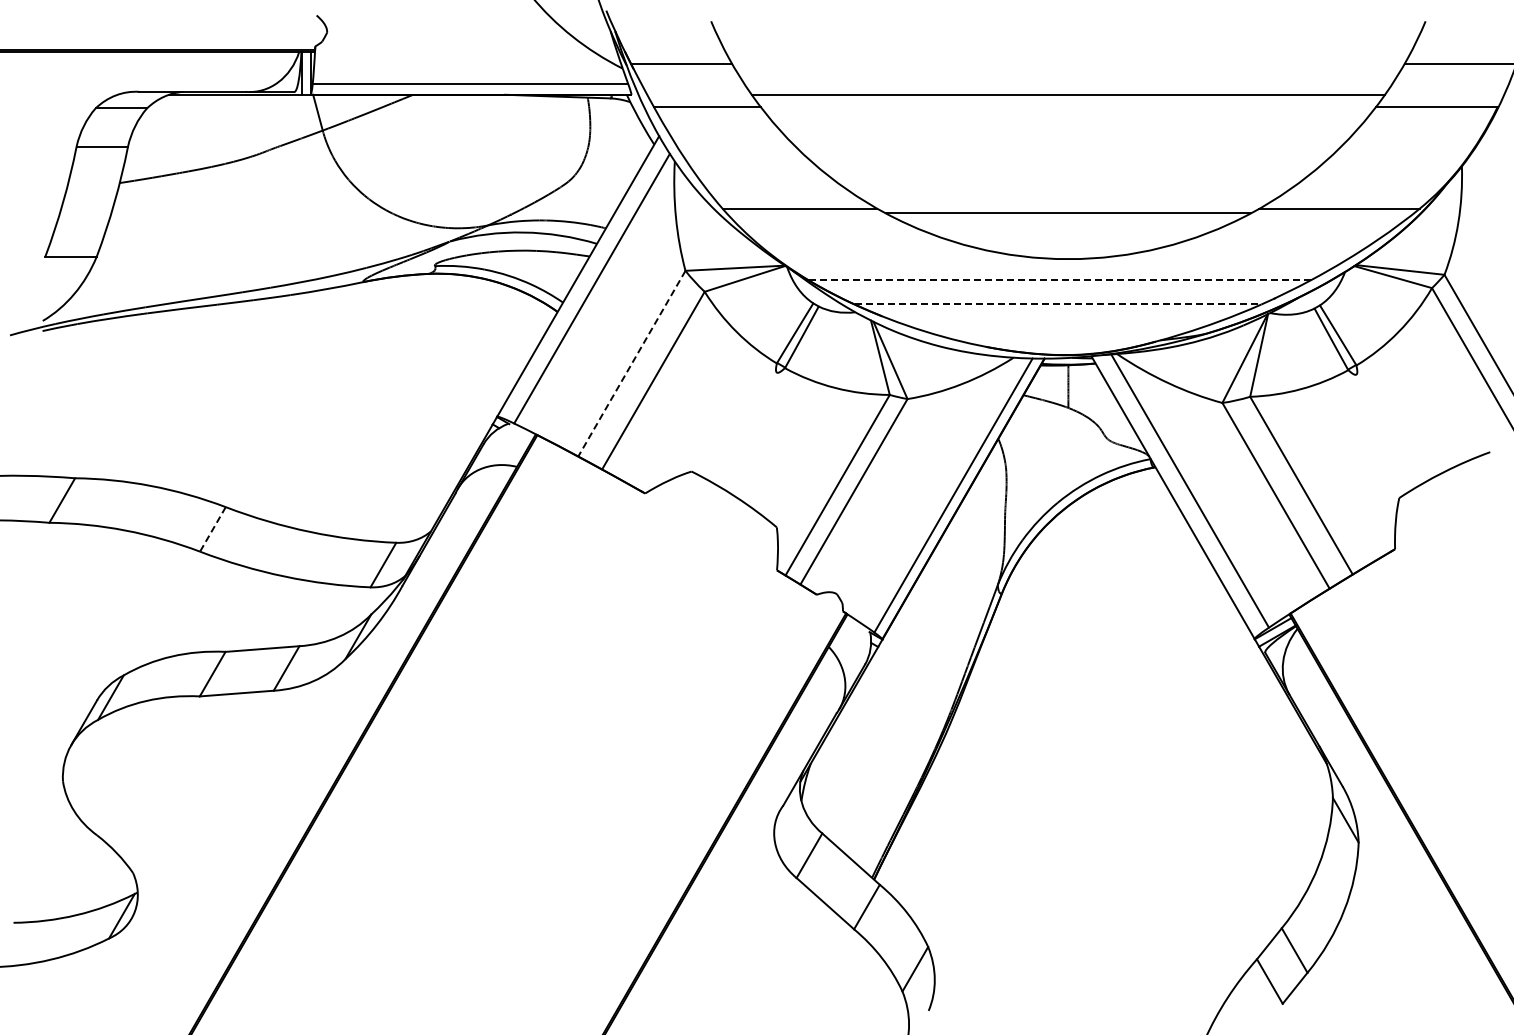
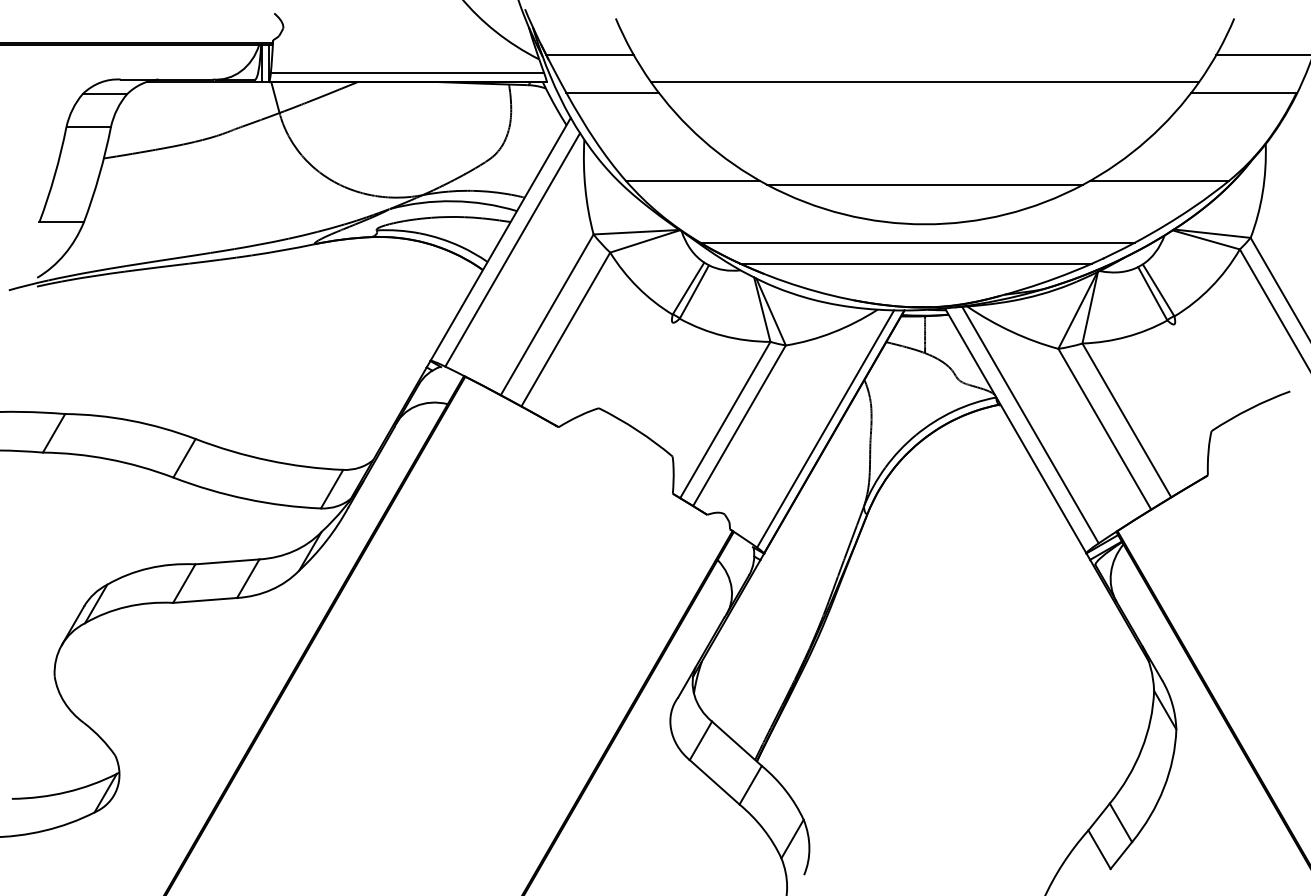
line: (1059, 280) -> (917, 242), dashed -> solid
line: (1058, 304) -> (916, 263), dashed -> solid
line: (631, 364) -> (546, 315), dashed -> solid
line: (212, 529) -> (184, 458), dashed -> solid

